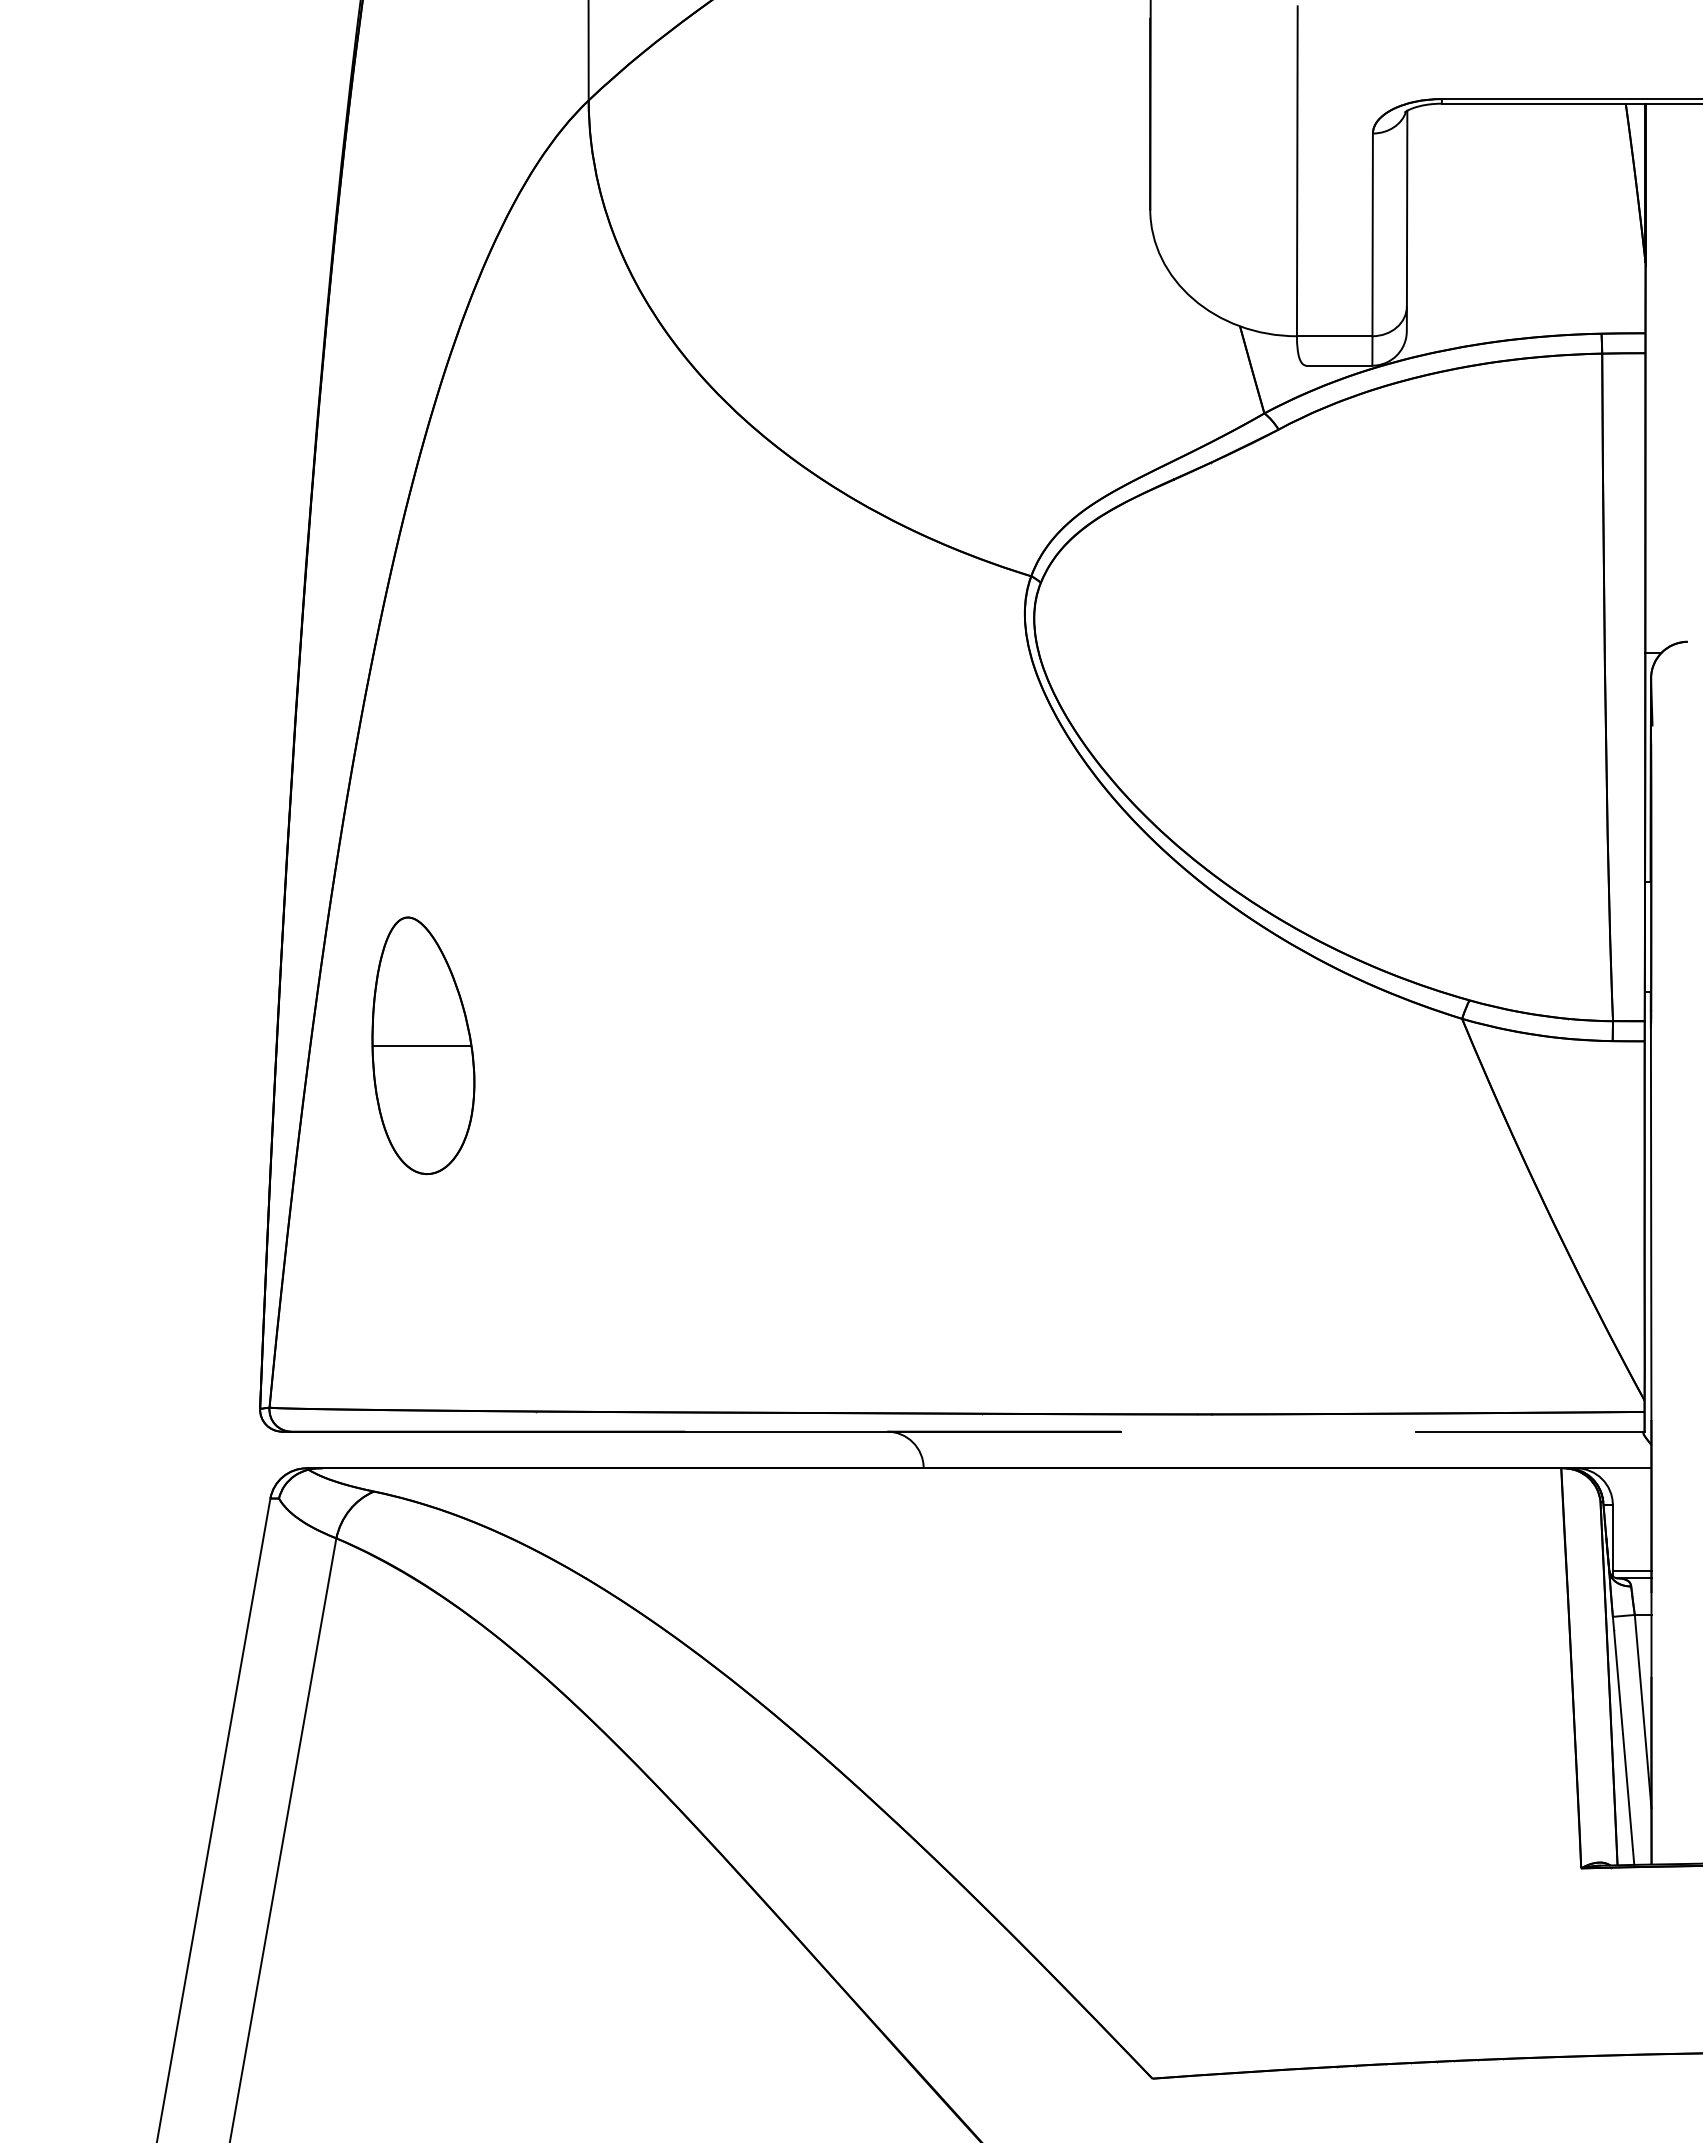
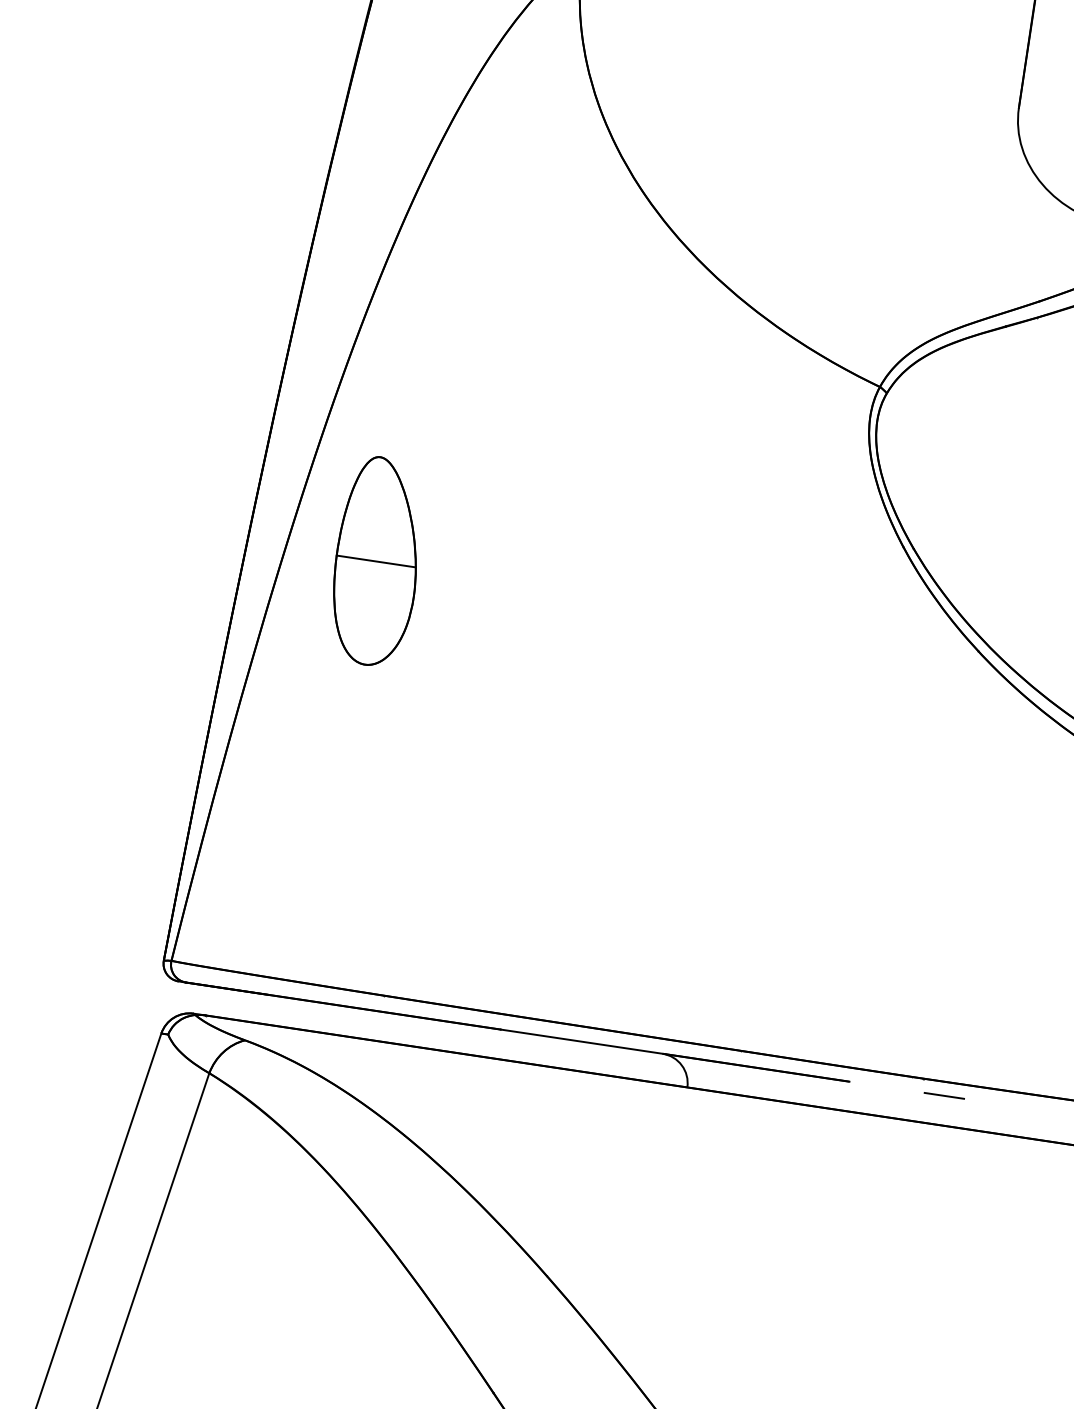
part: (423, 1045) -> (377, 561), moved
line: (1239, 1431) -> (944, 1095), added

